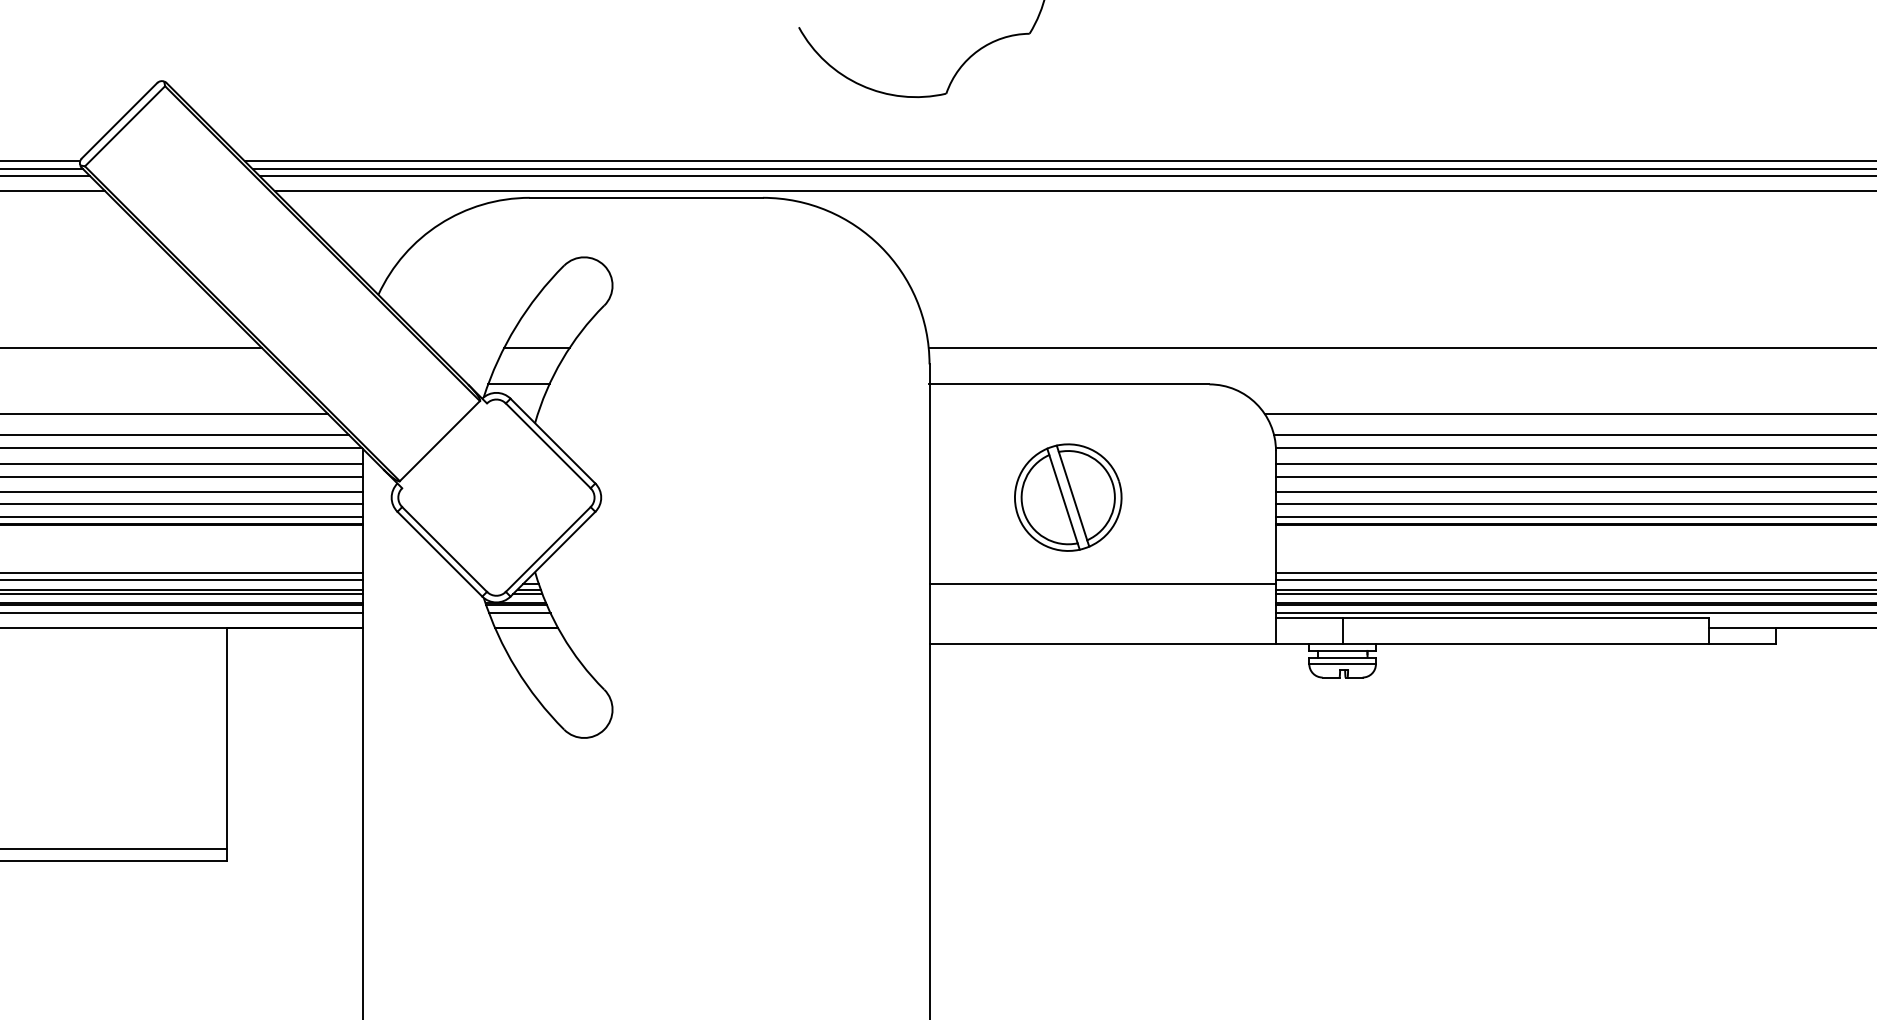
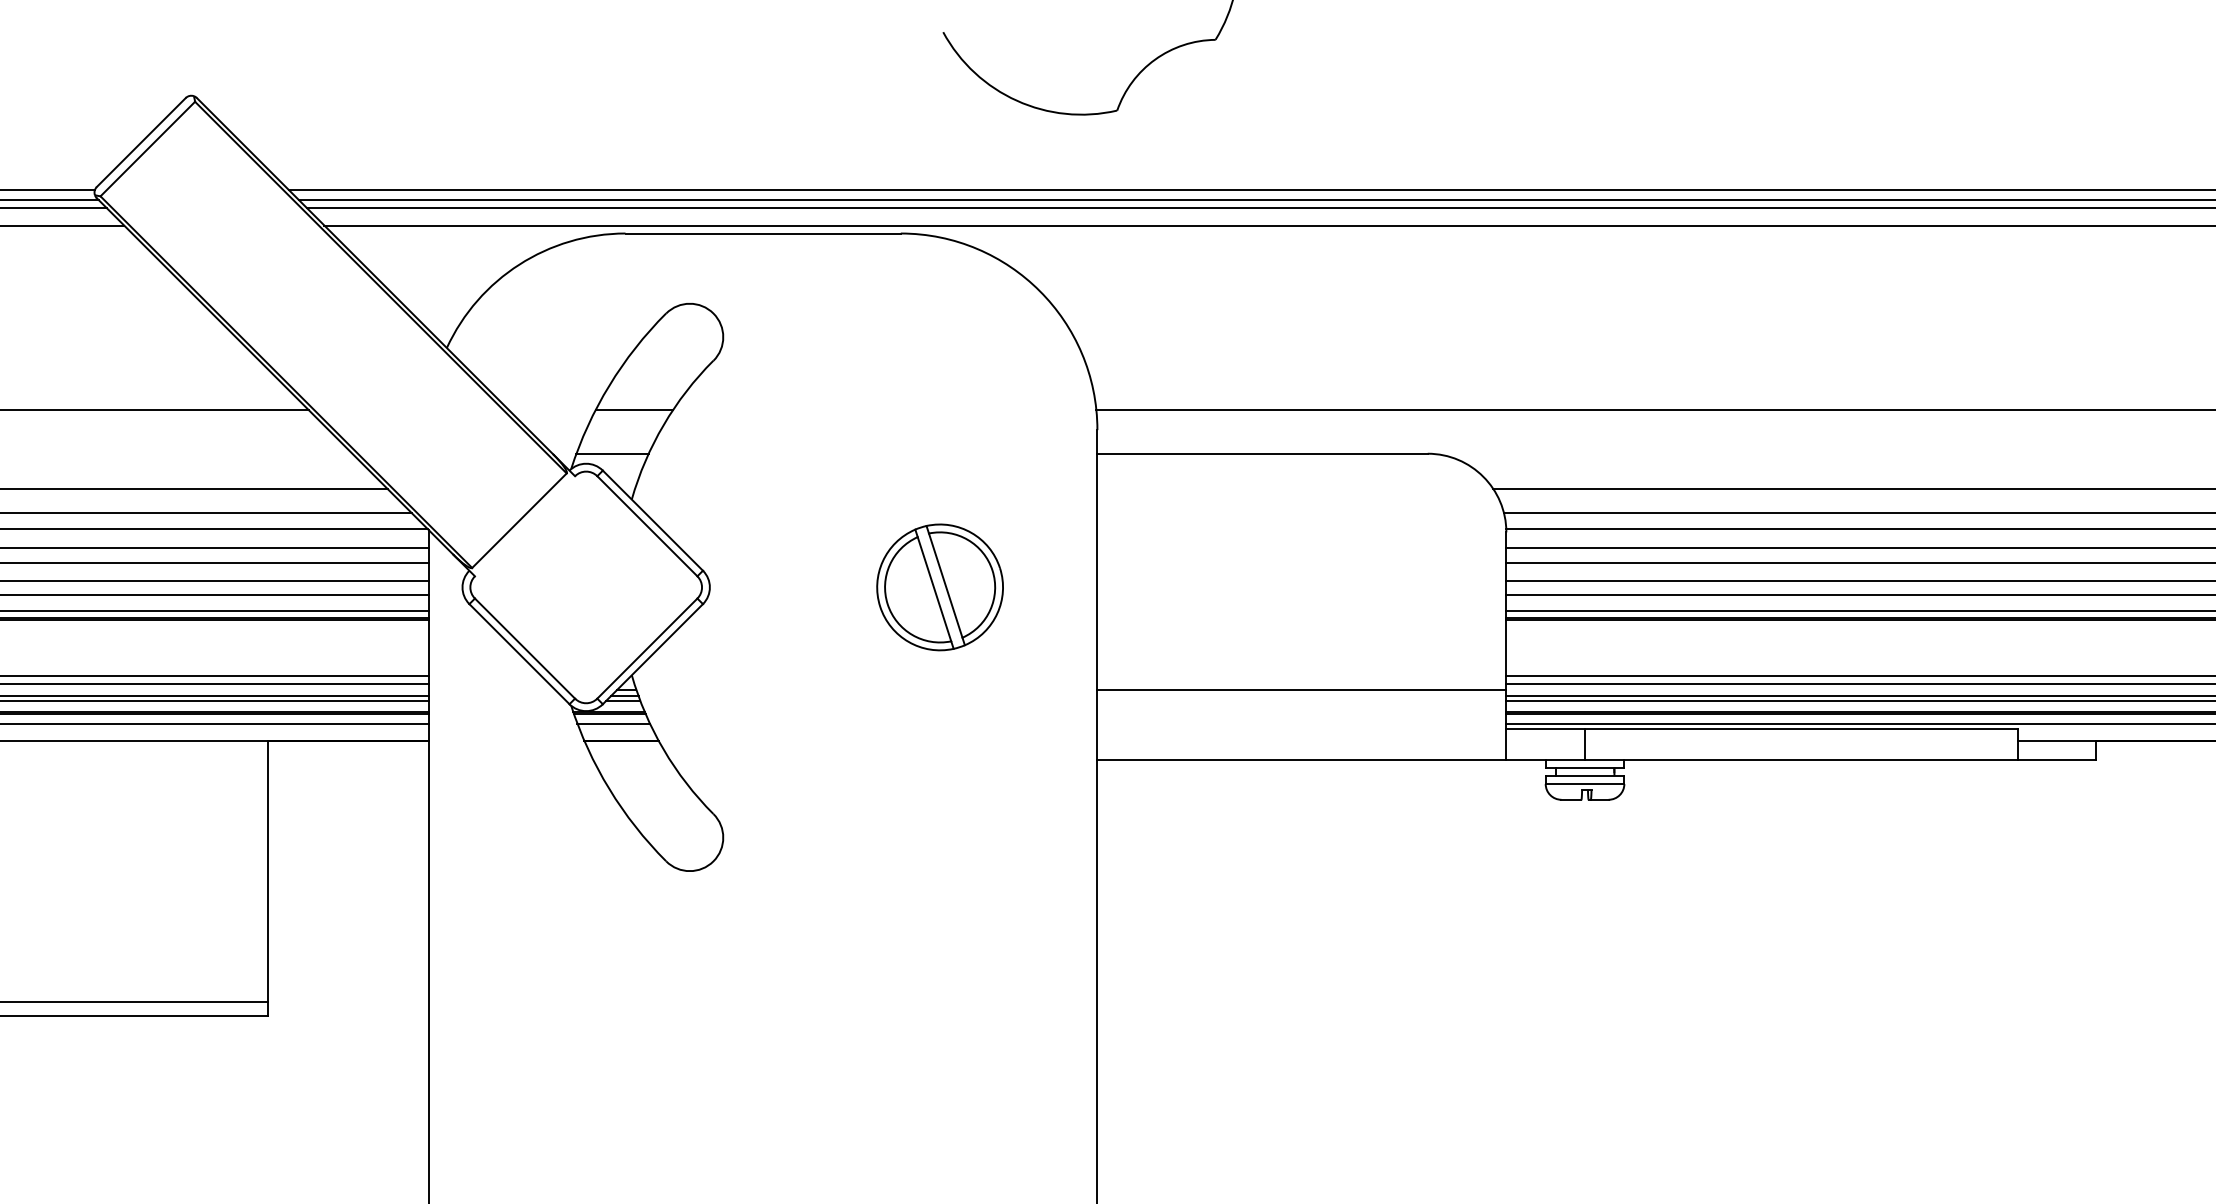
part: (1068, 497) -> (940, 587), moved

